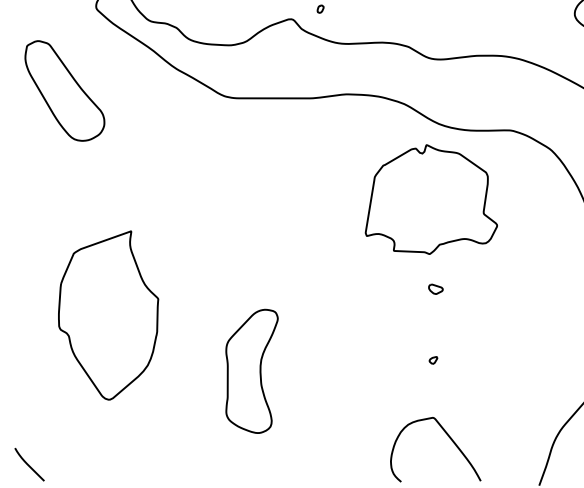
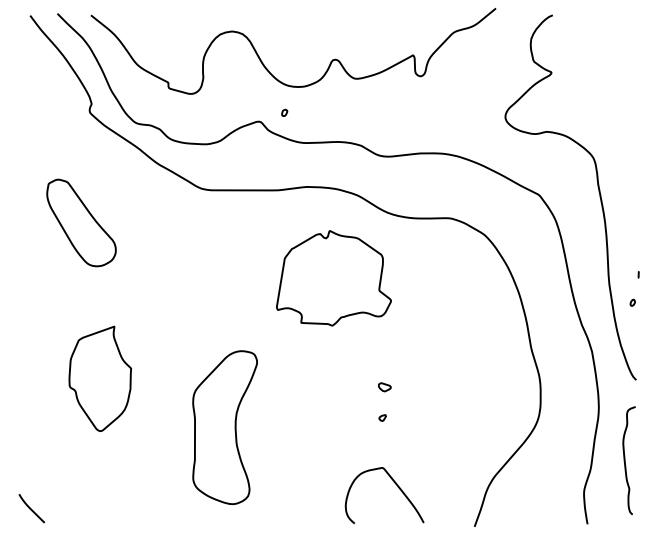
part: (64, 90) -> (81, 222), moved
part: (430, 199) -> (333, 278), moved
part: (435, 289) -> (384, 387), moved
part: (107, 314) -> (99, 378), size x0.71
part: (251, 371) -> (224, 427), size x1.43

